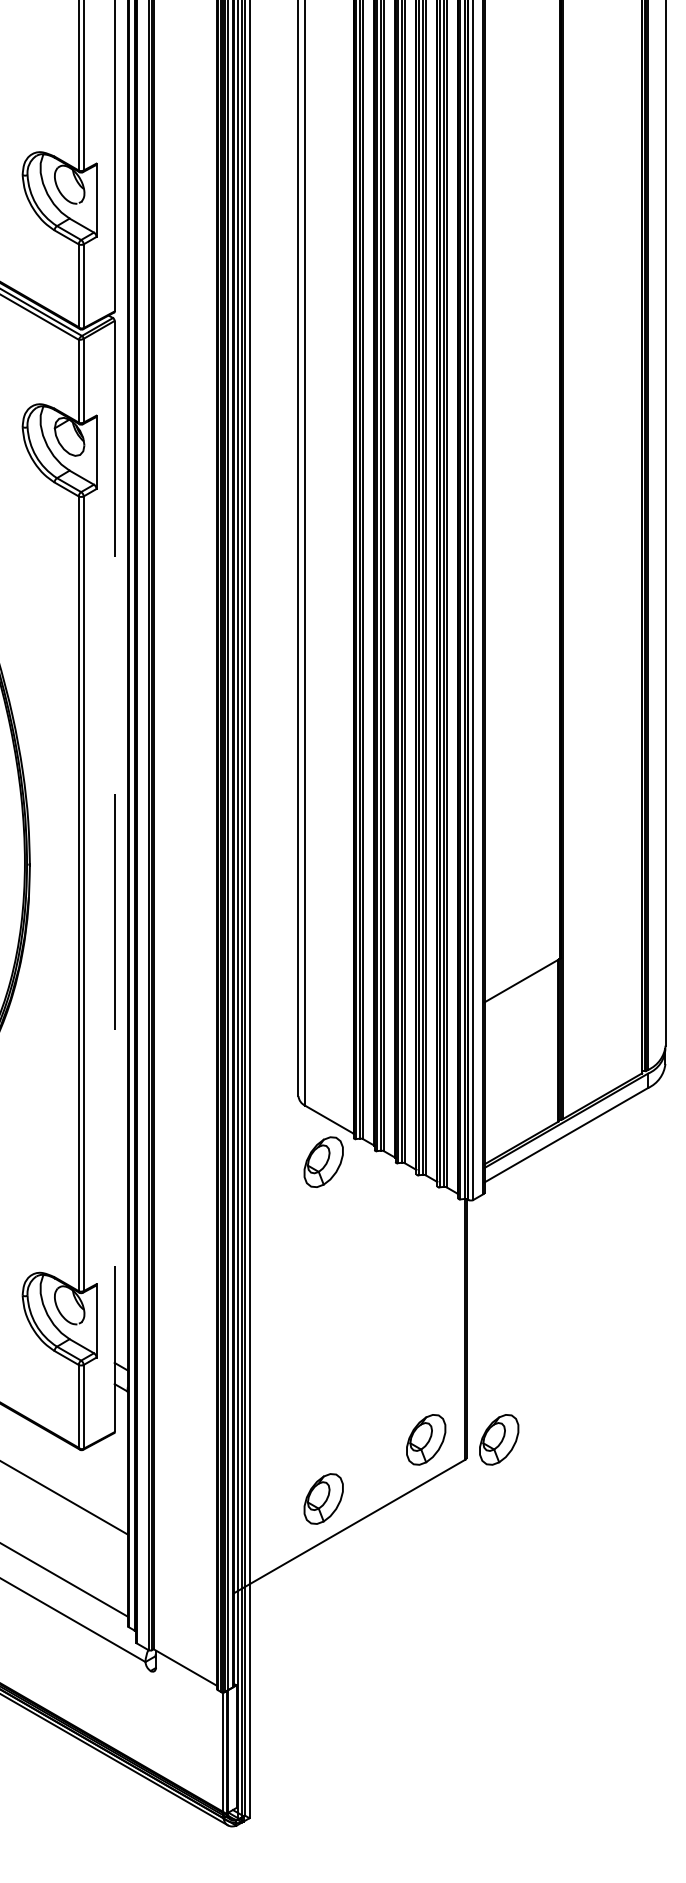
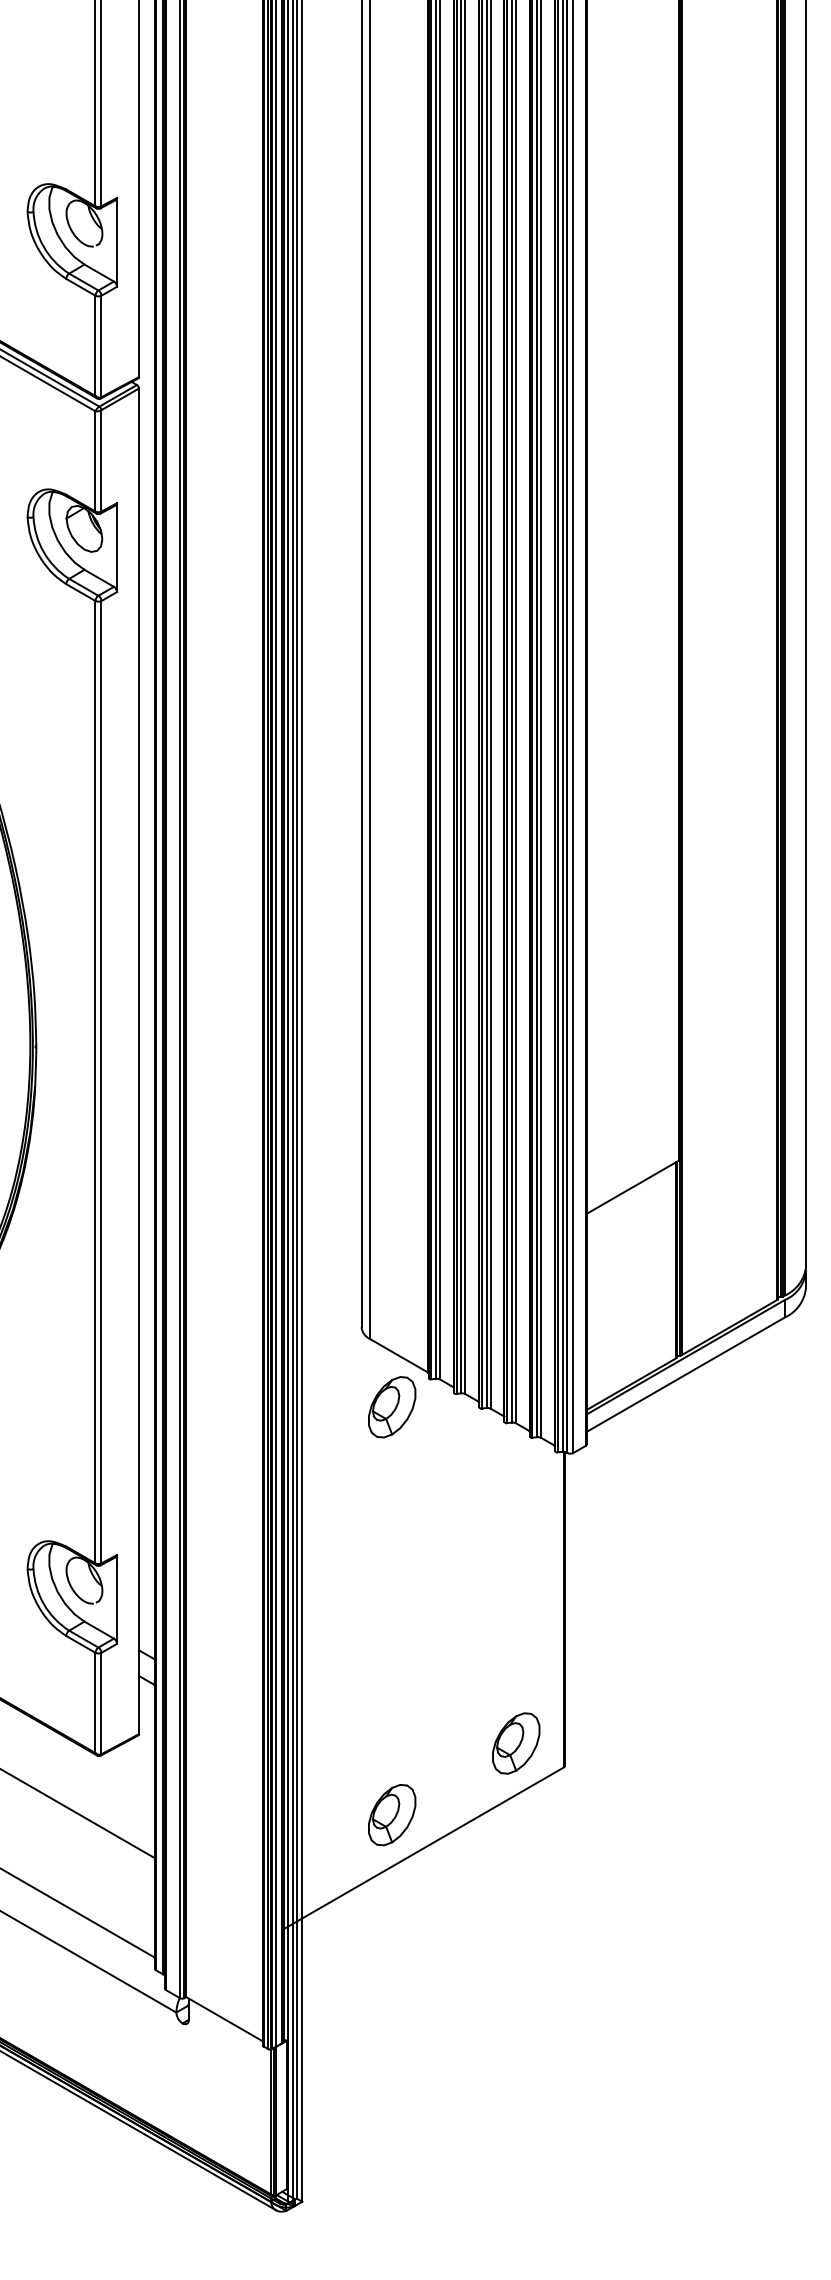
line: (114, 876) -> (138, 1061), dashed -> solid
part: (499, 1439) -> (605, 1743), removed

